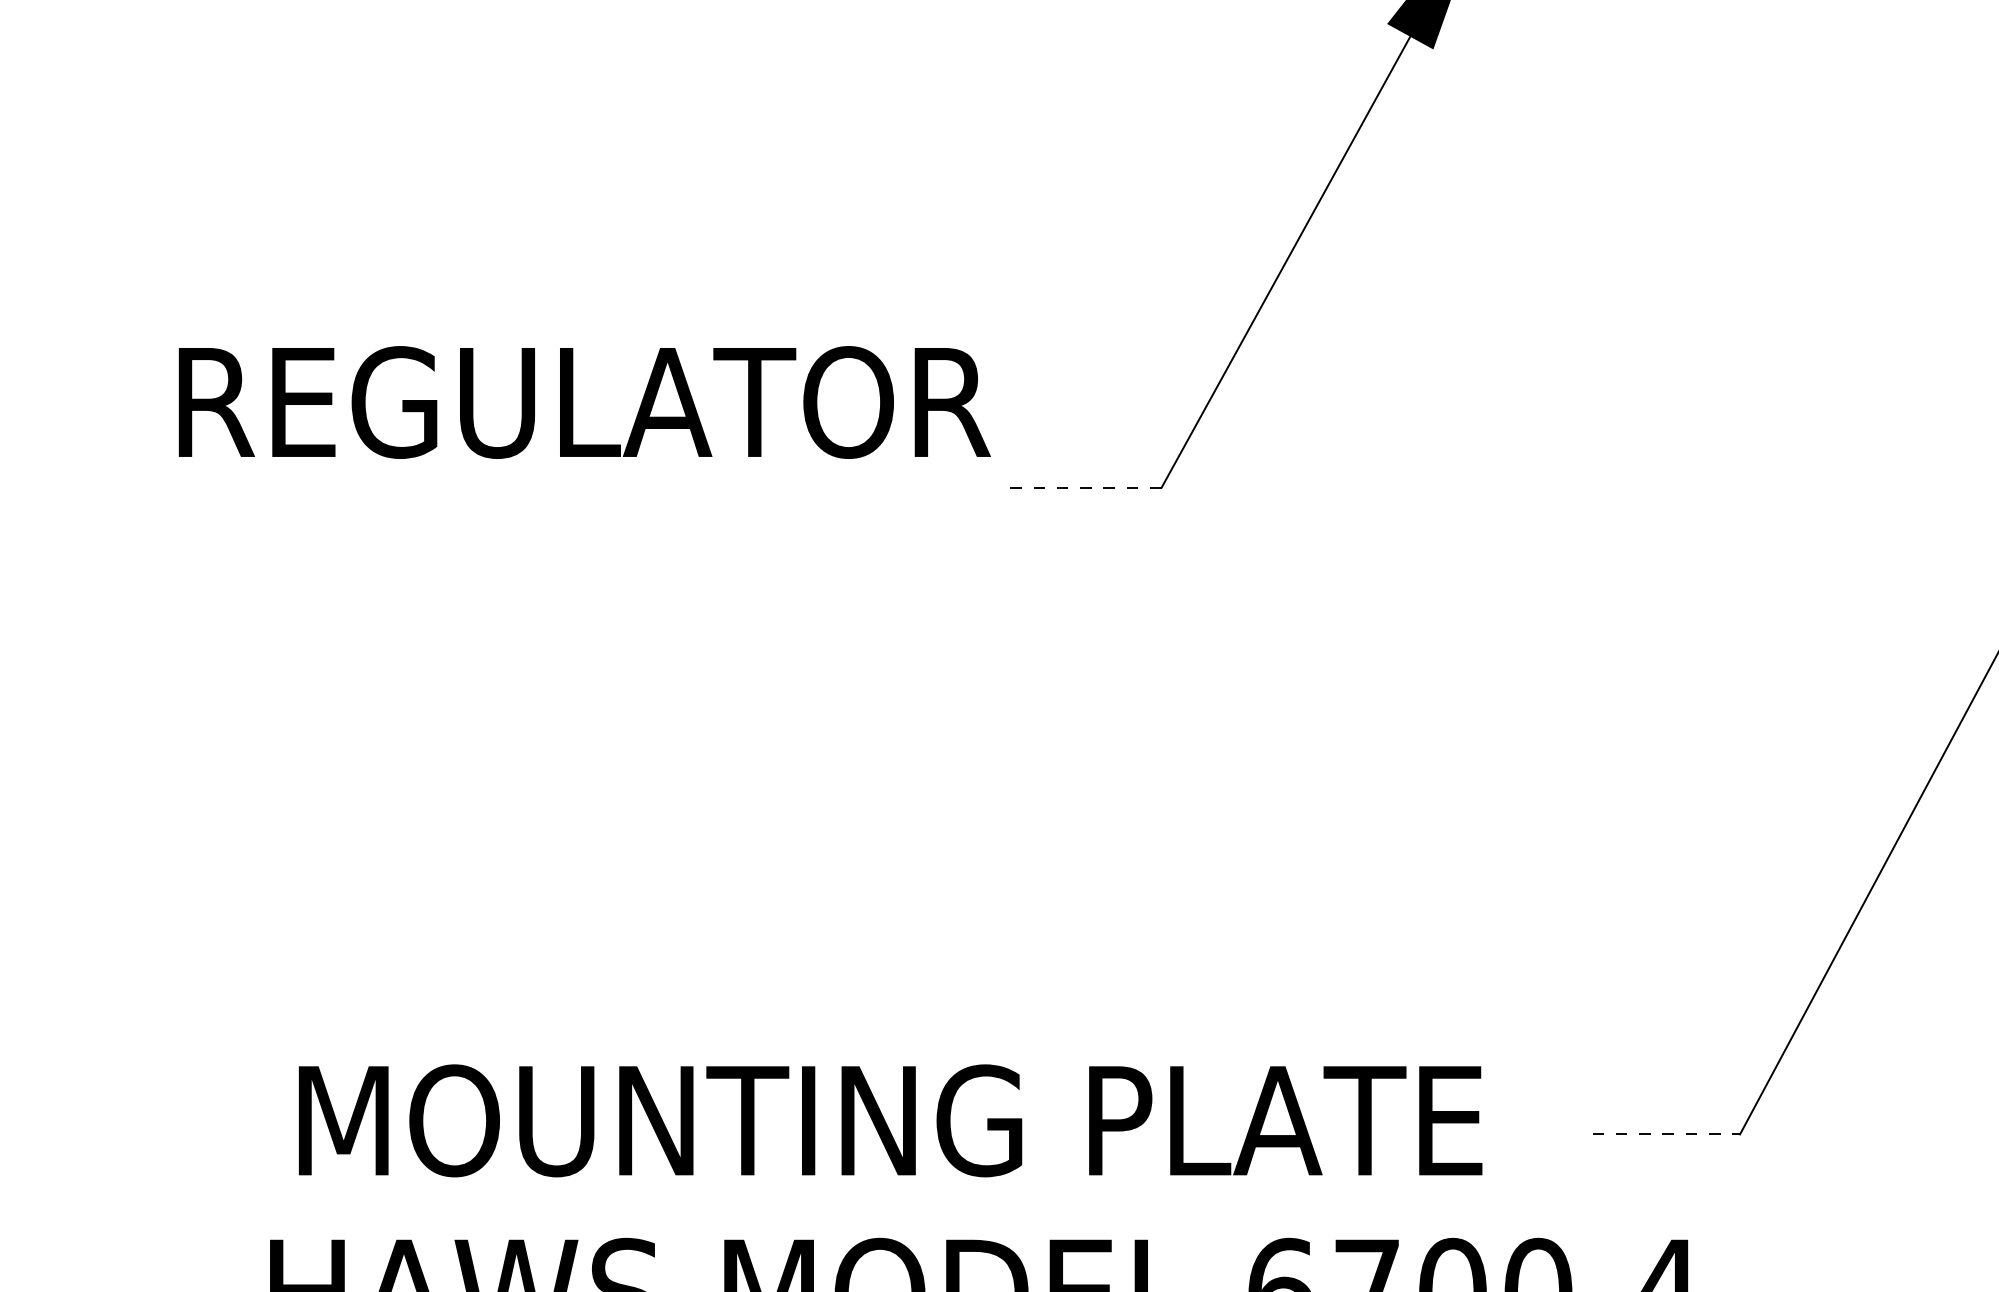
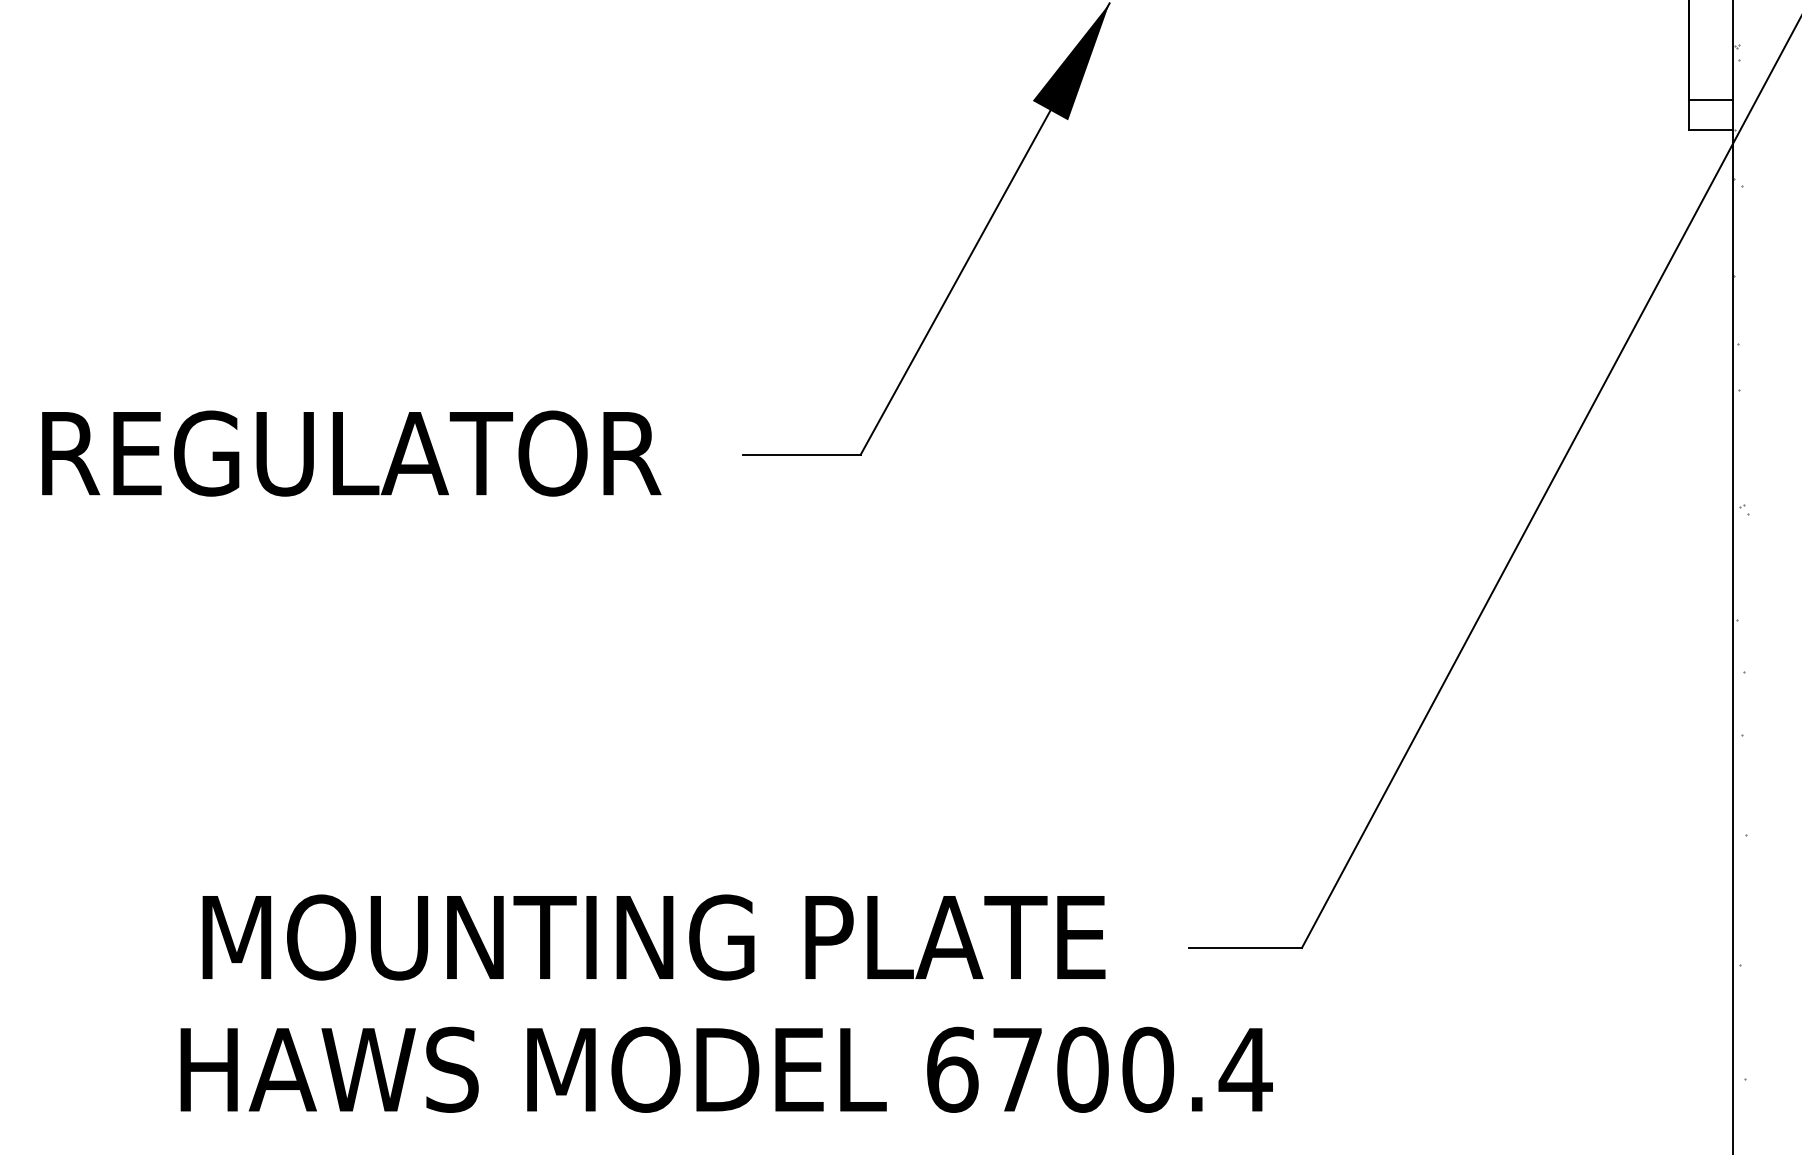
text: (584, 402) -> (351, 453), moved
line: (1083, 487) -> (801, 454), dashed -> solid
line: (1667, 1133) -> (1246, 947), dashed -> solid

